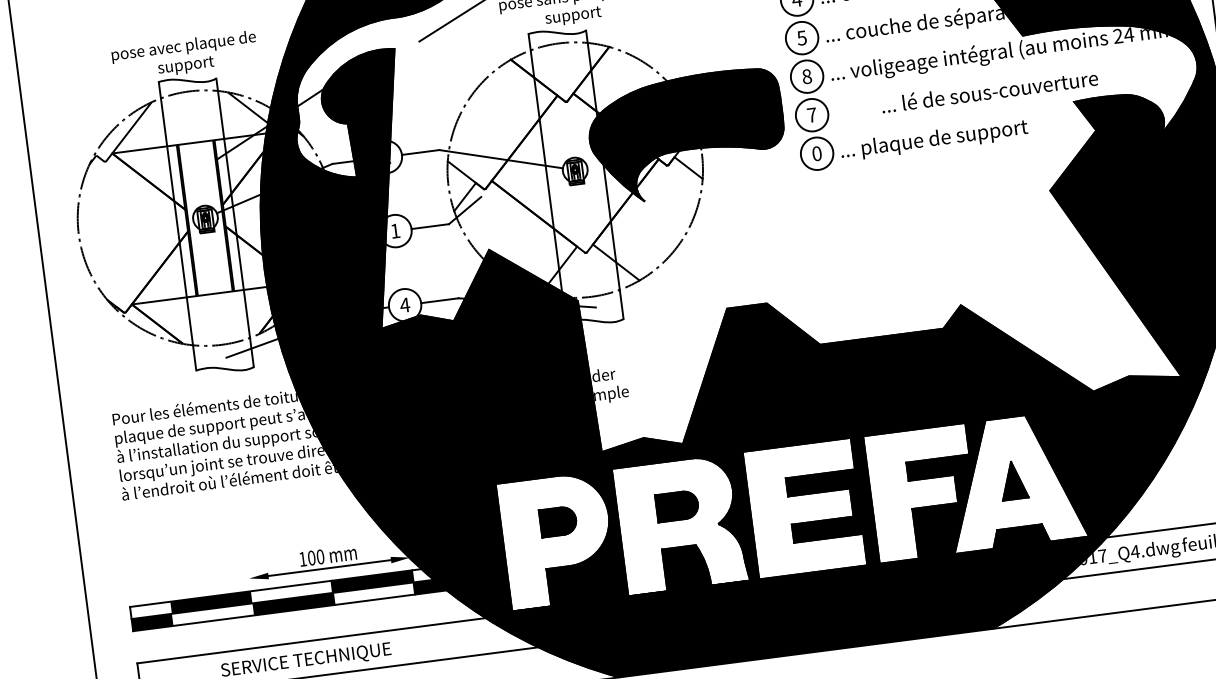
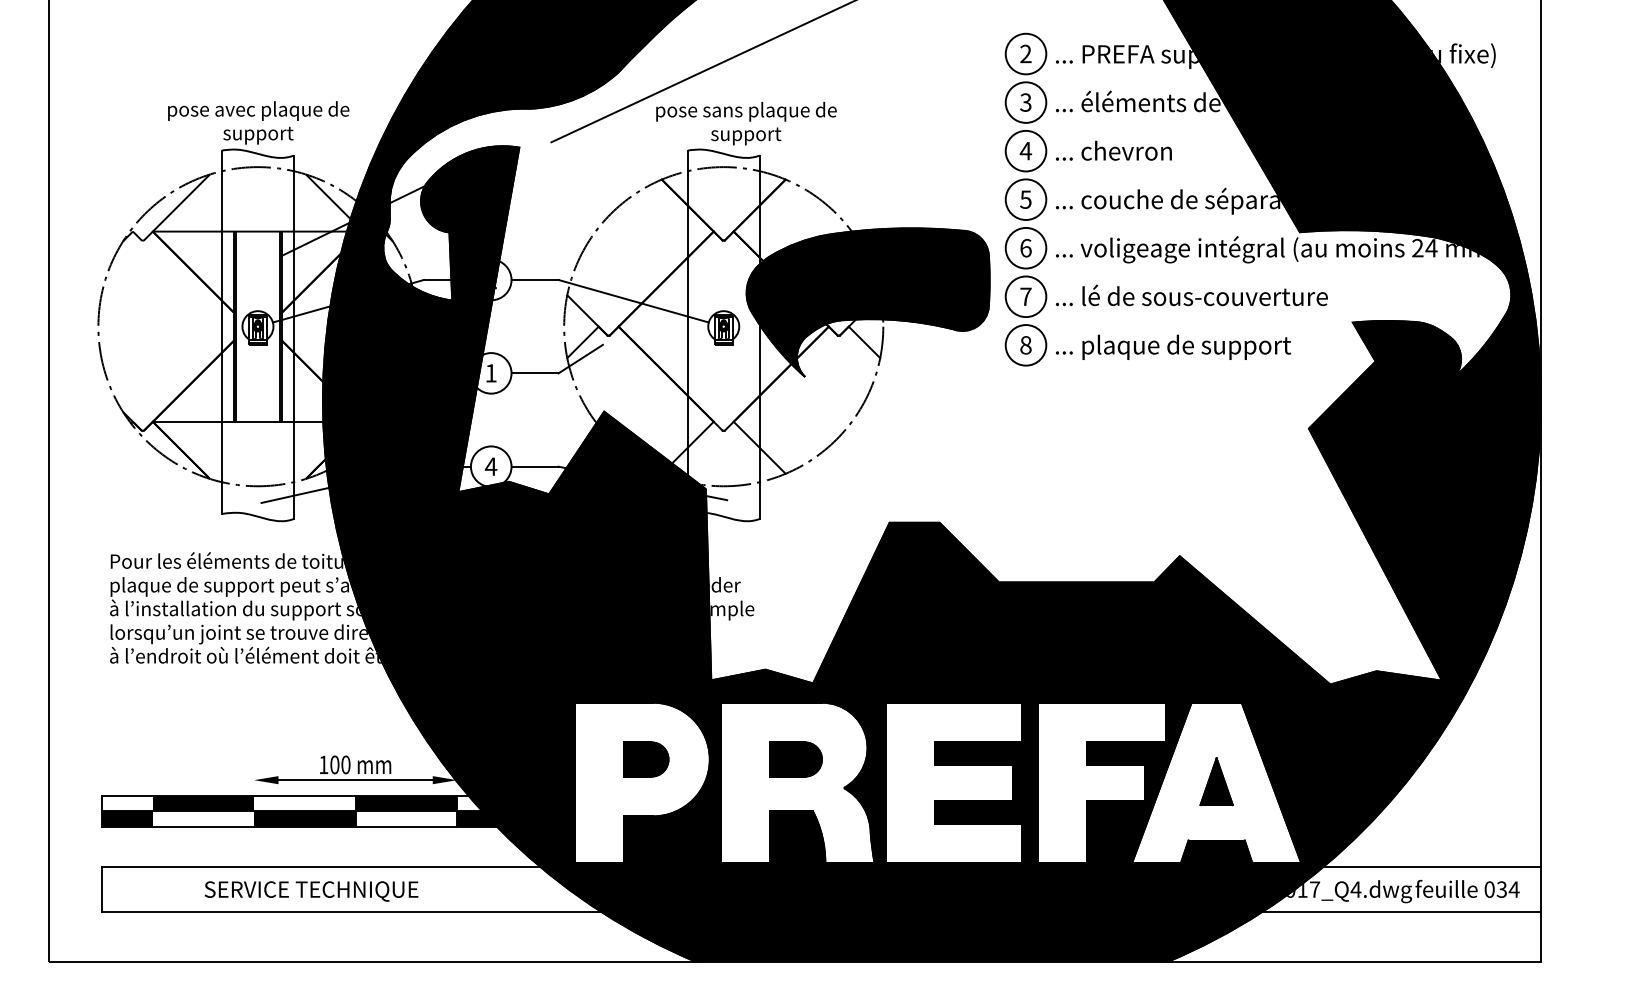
text: (806, 76) -> (1025, 247), 8 -> 6
text: (989, 91) -> (1191, 295), moved
text: (816, 153) -> (1025, 345), 0 -> 8

